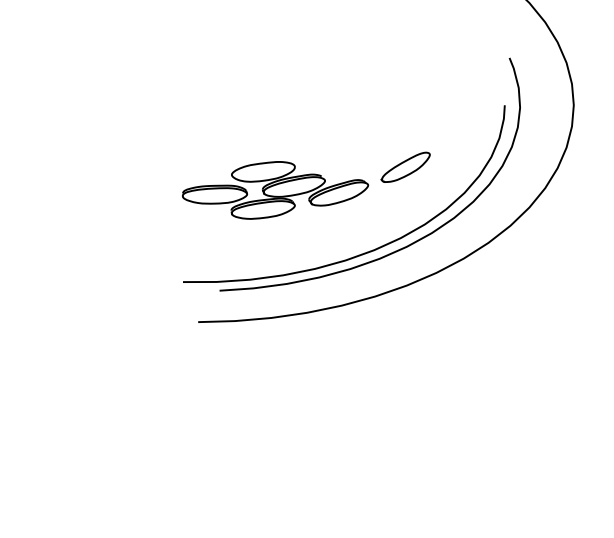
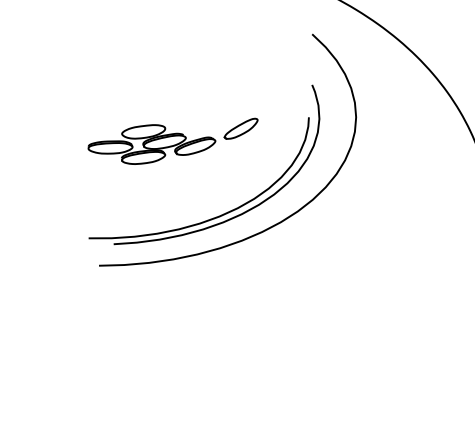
part: (305, 184) -> (172, 140), moved

